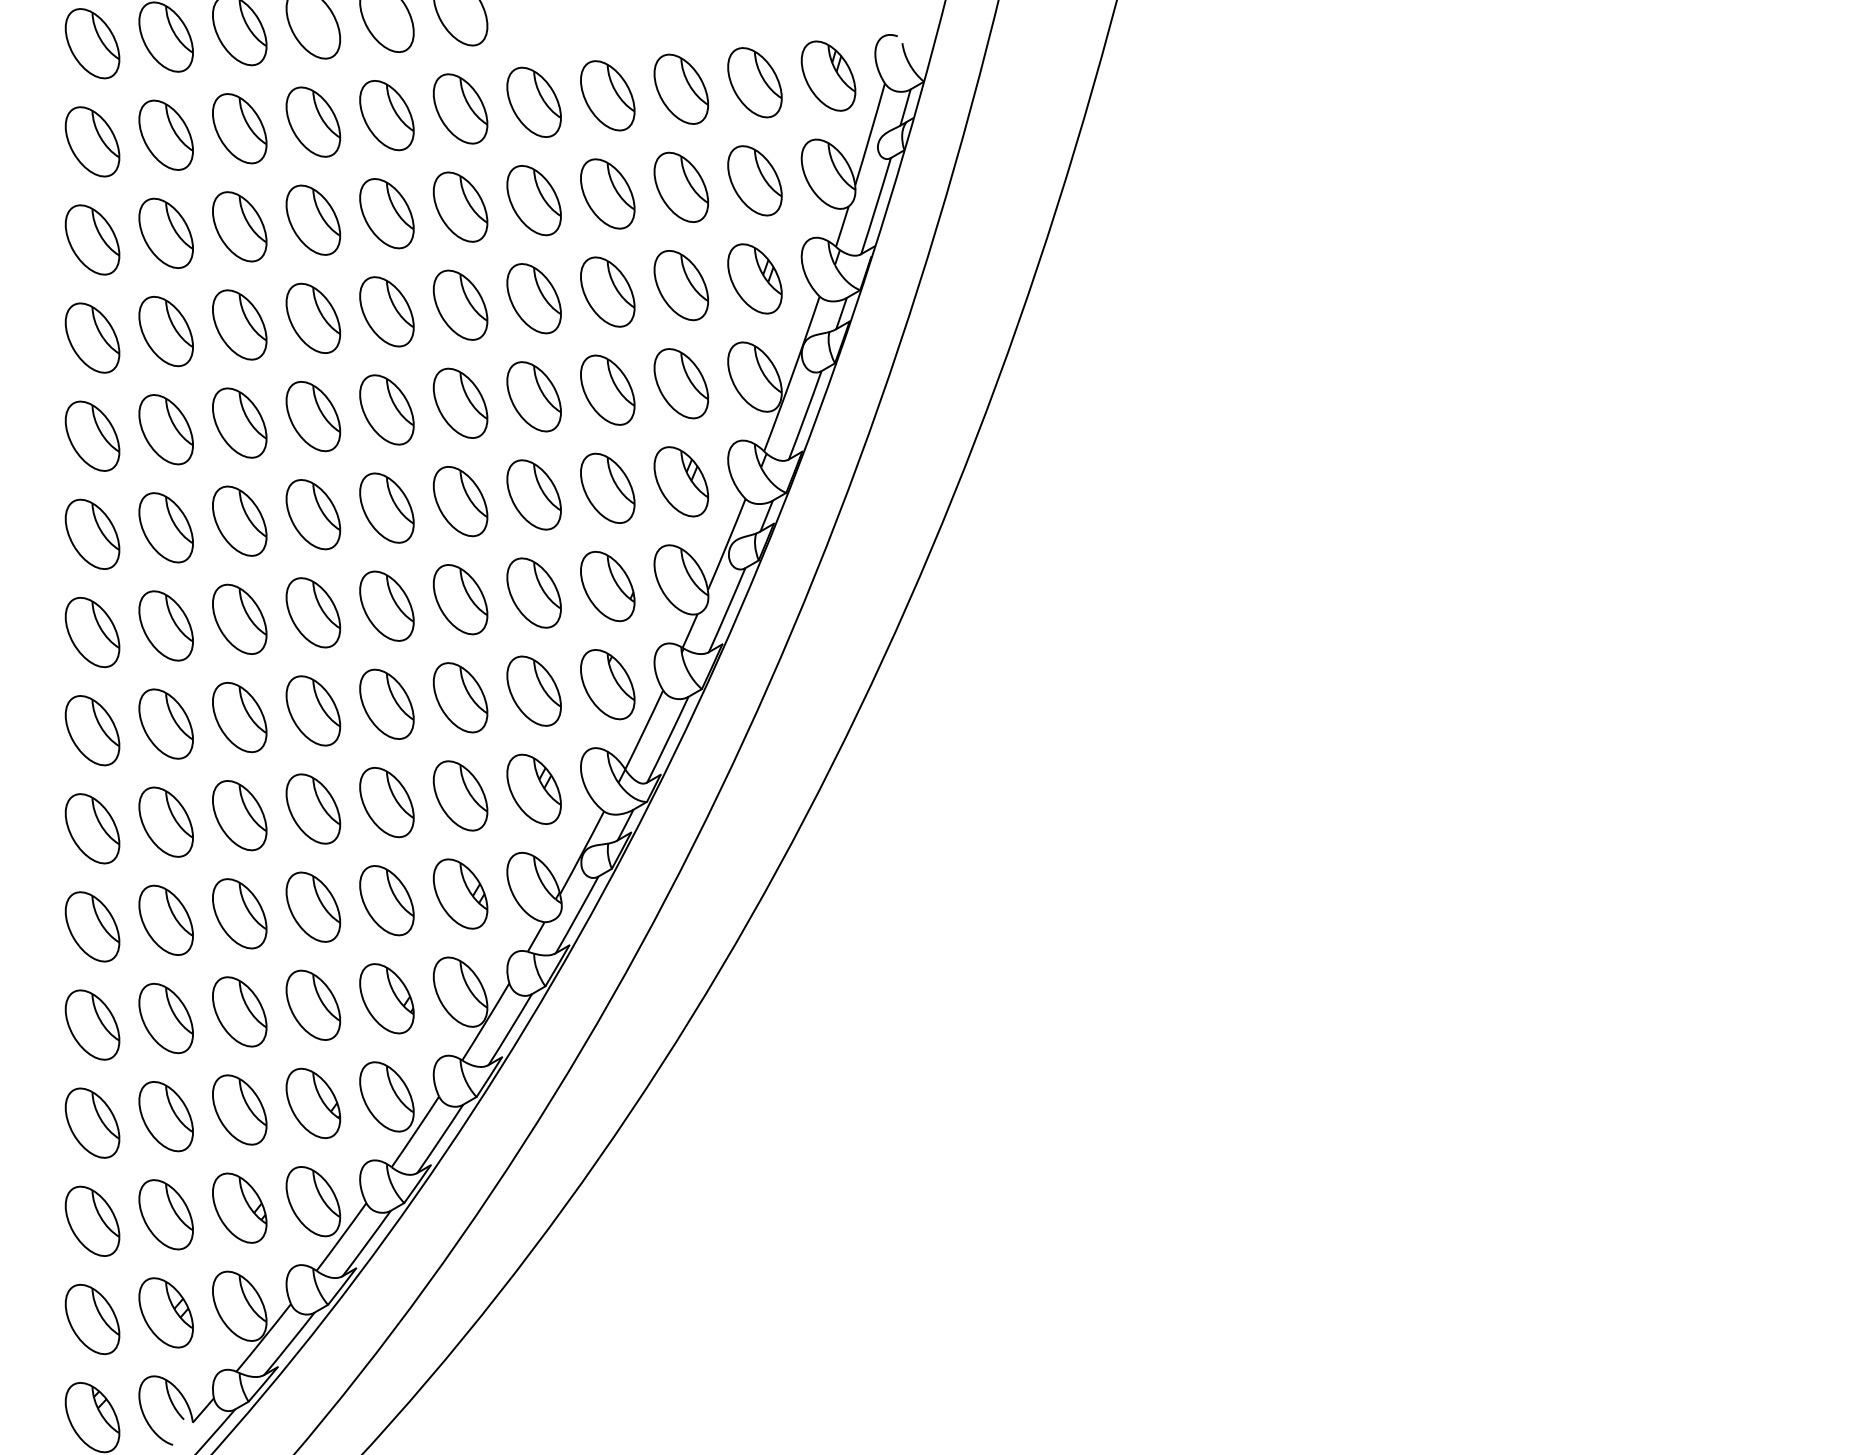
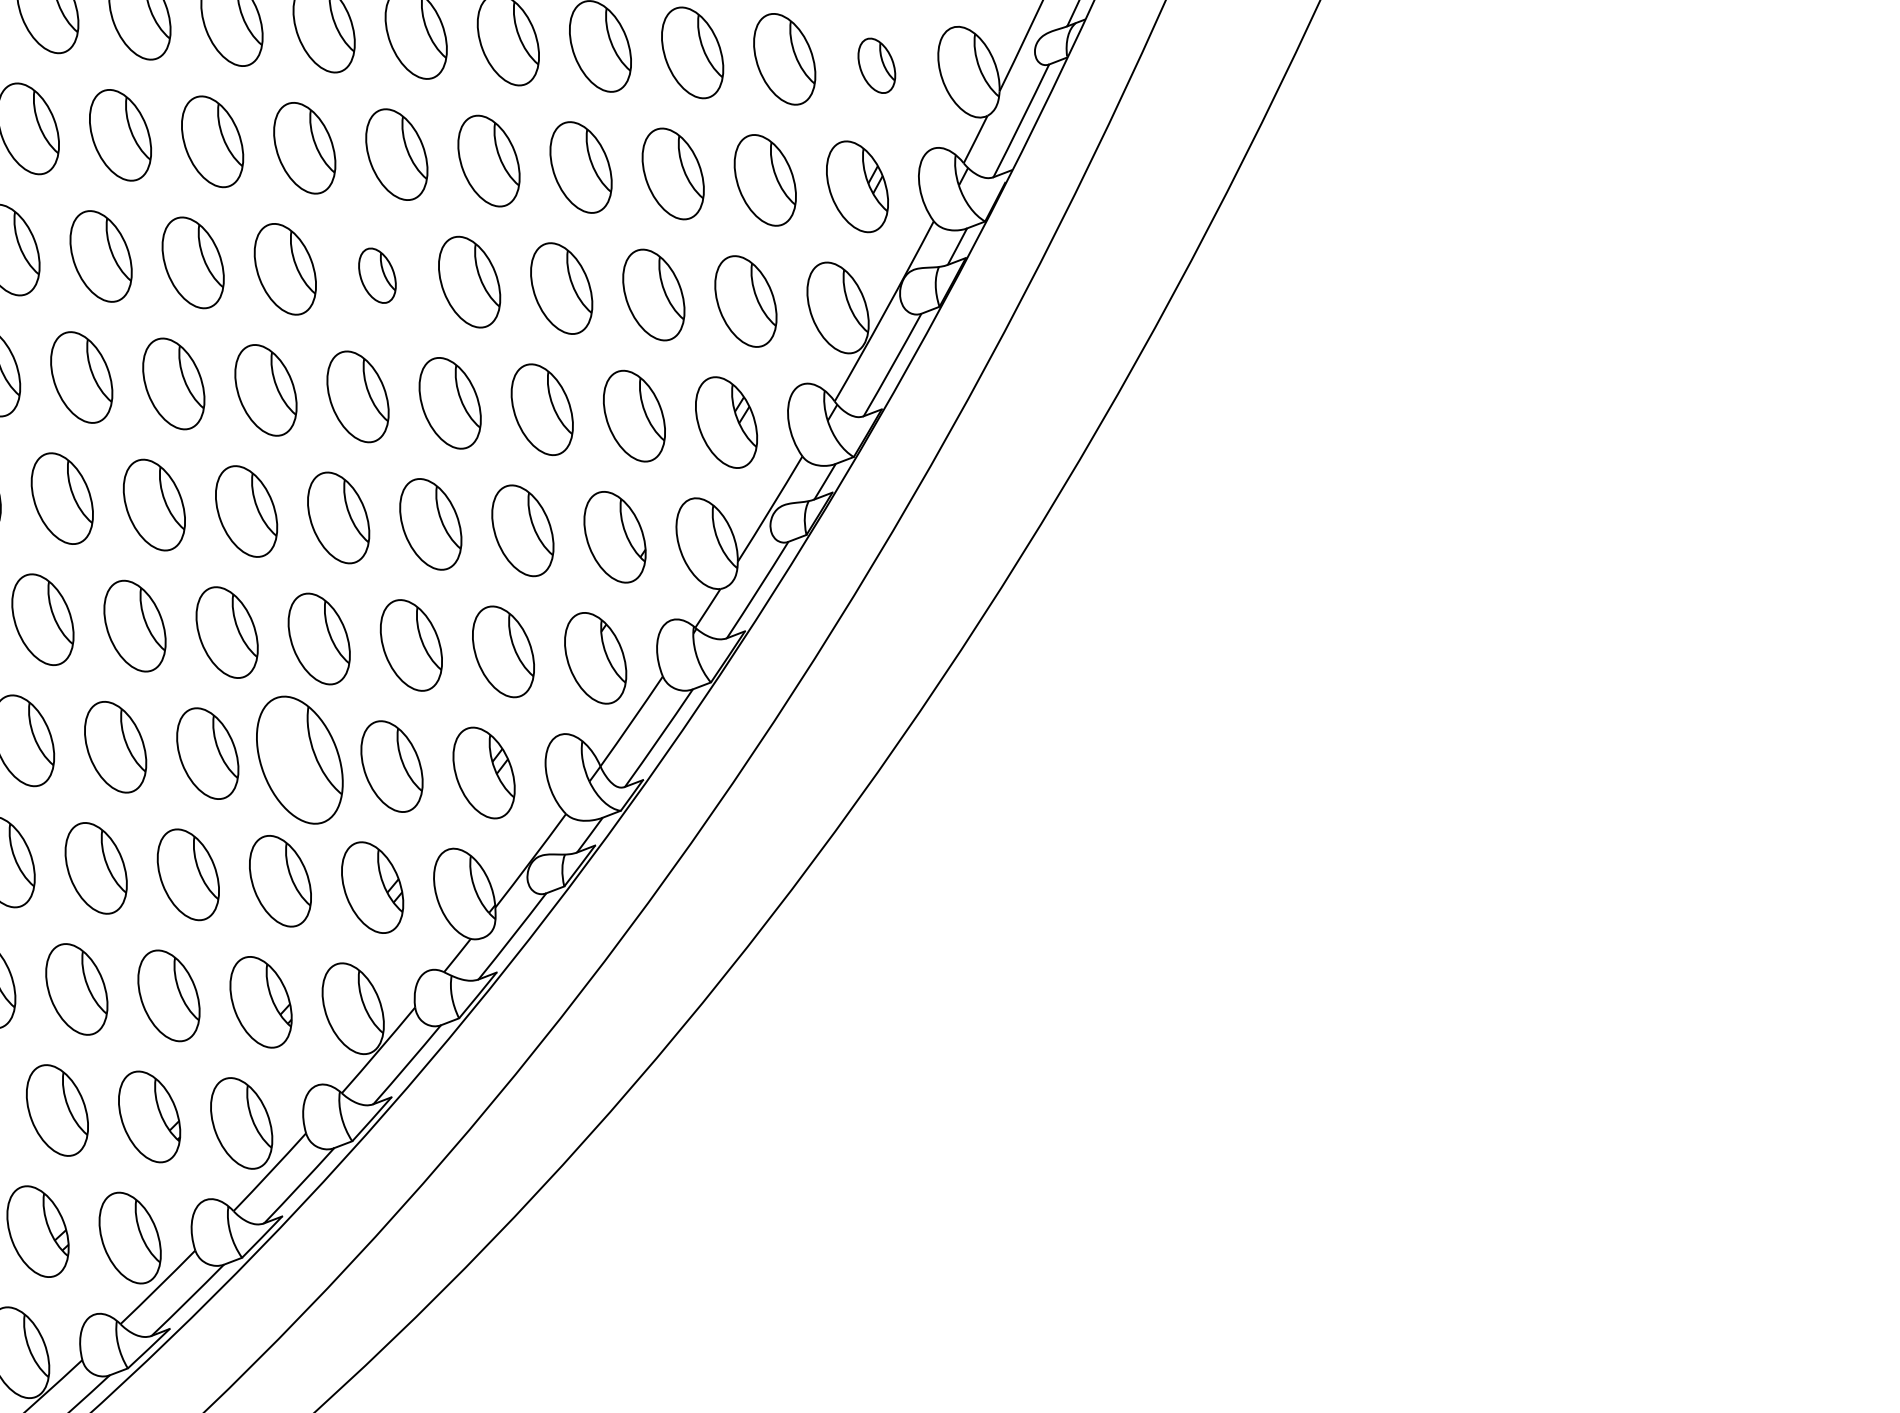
part: (754, 180) -> (876, 65), size x0.6
part: (386, 409) -> (376, 275), size x0.6
part: (386, 802) -> (299, 760), size x1.4

